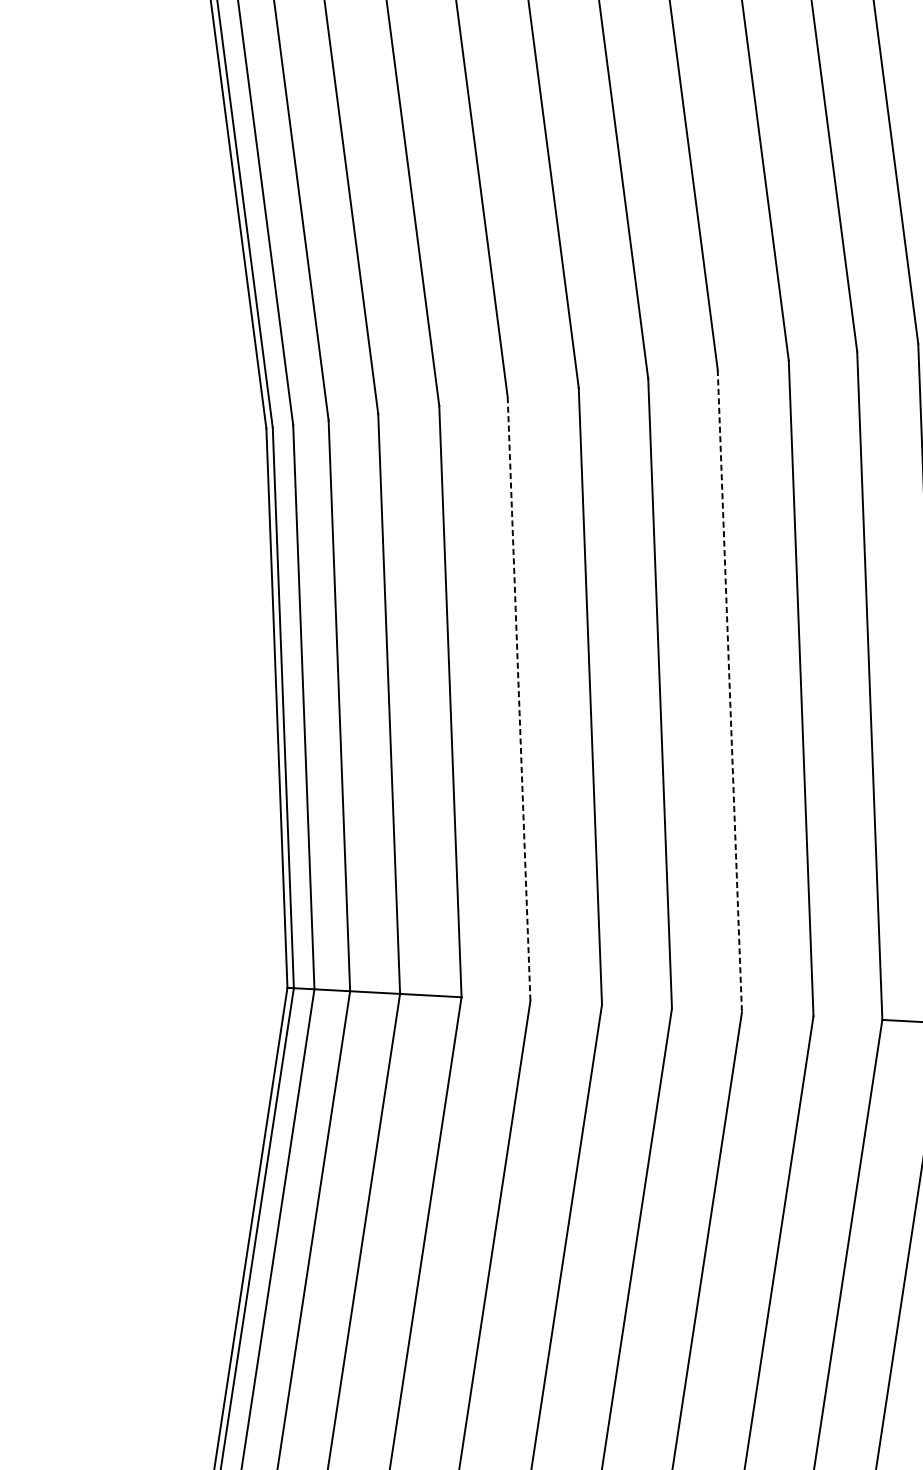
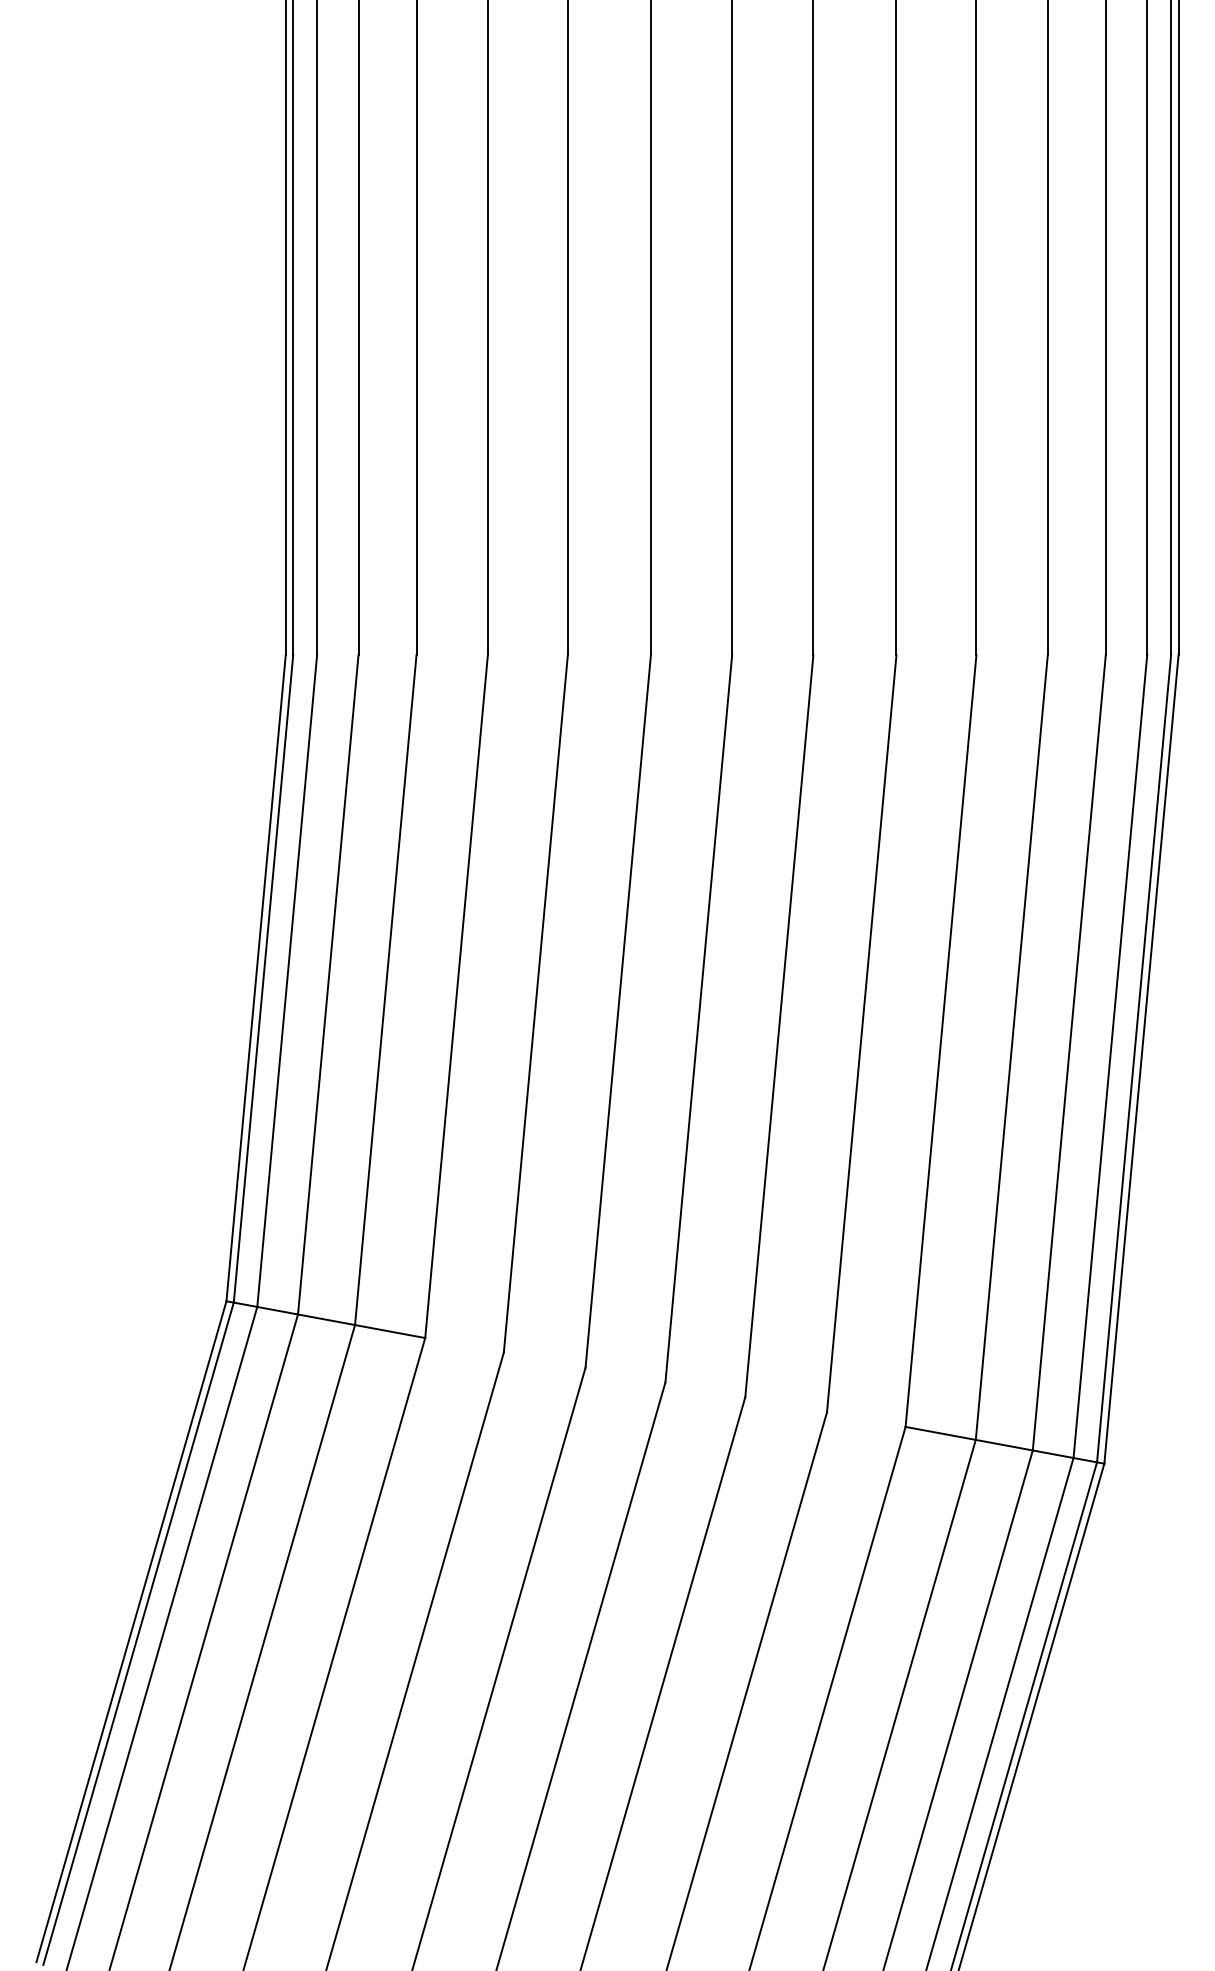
line: (730, 691) -> (779, 1026), dashed -> solid
line: (518, 699) -> (535, 1004), dashed -> solid

